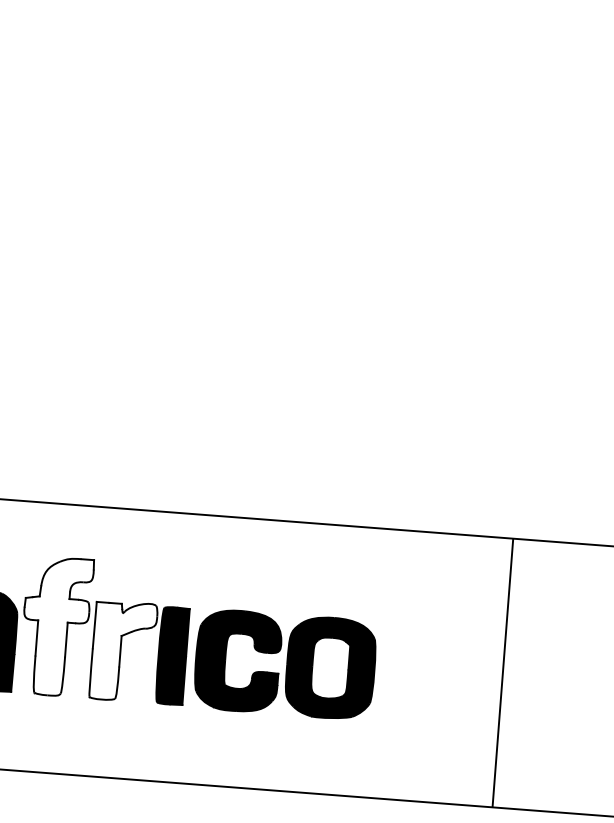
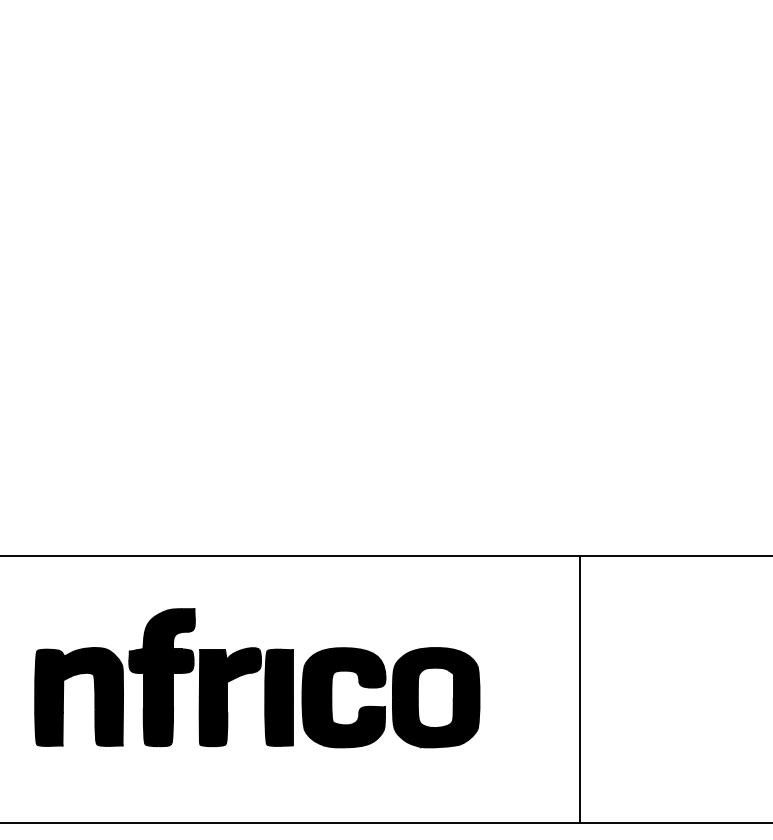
fill: (55, 626) -> (161, 677), added
fill: (123, 651) -> (230, 697), added
line: (502, 672) -> (580, 689), moved

